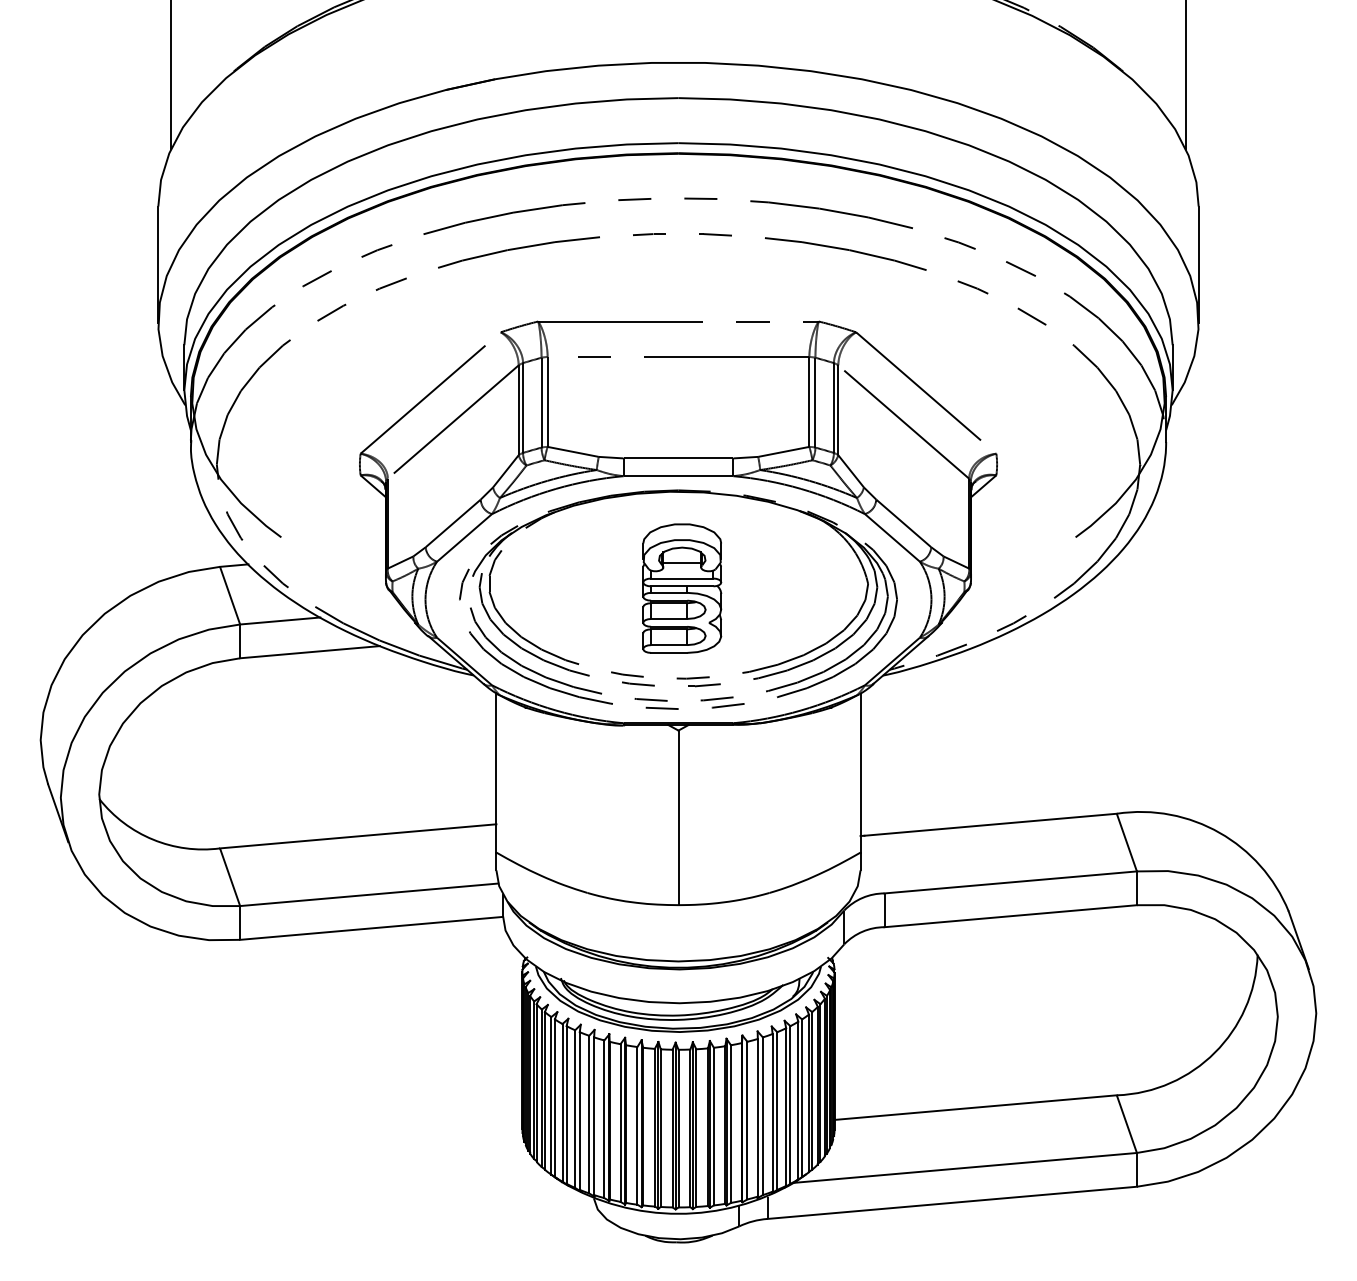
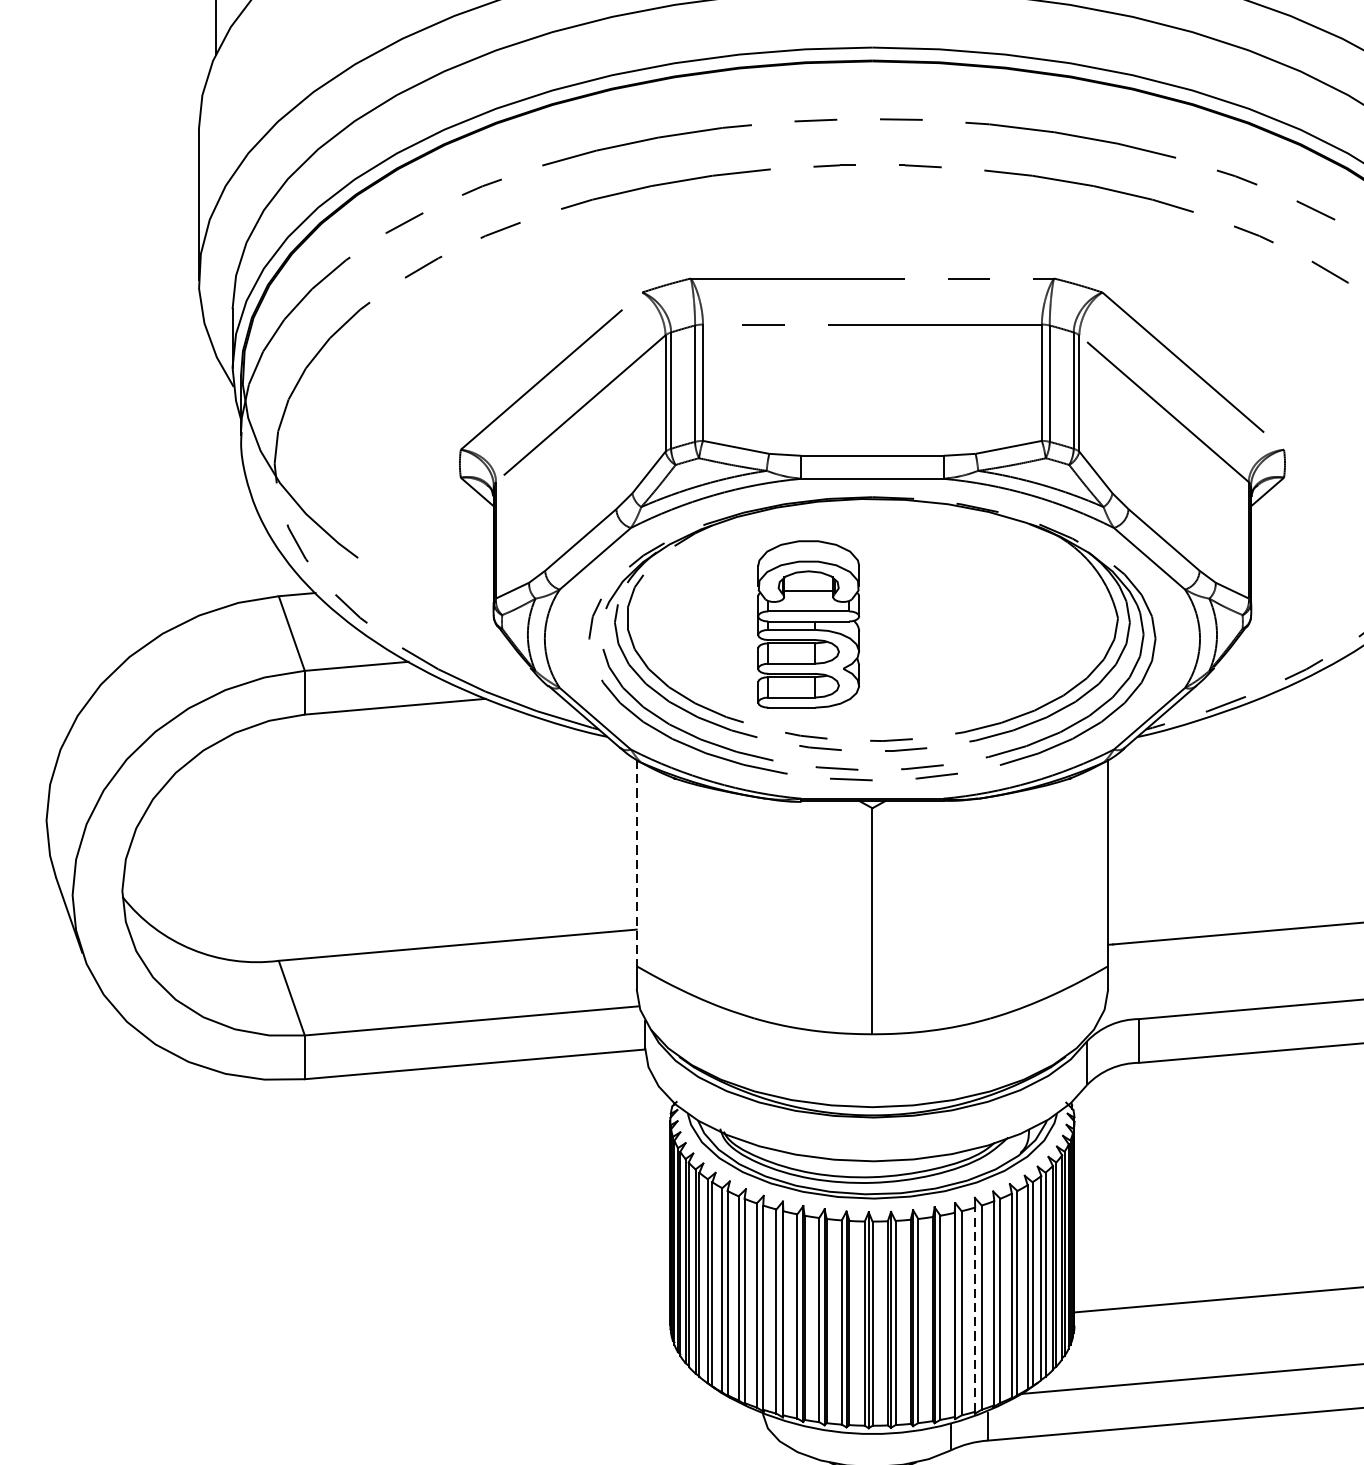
part: (682, 588) -> (808, 624), moved
line: (496, 772) -> (636, 862), solid -> dashed
line: (757, 1117) -> (974, 1309), solid -> dashed

